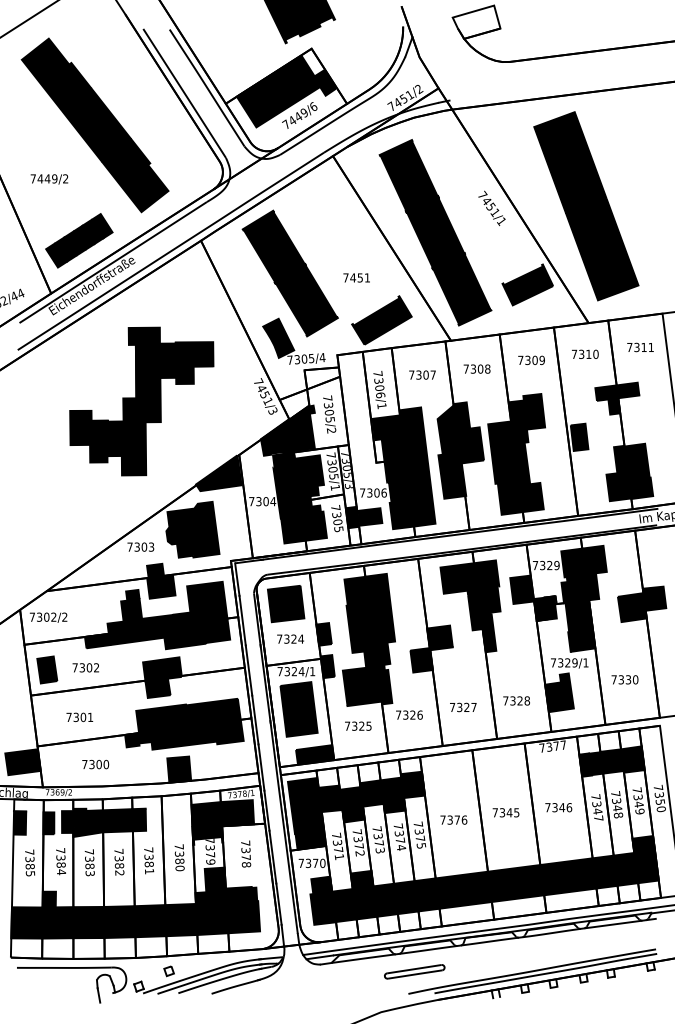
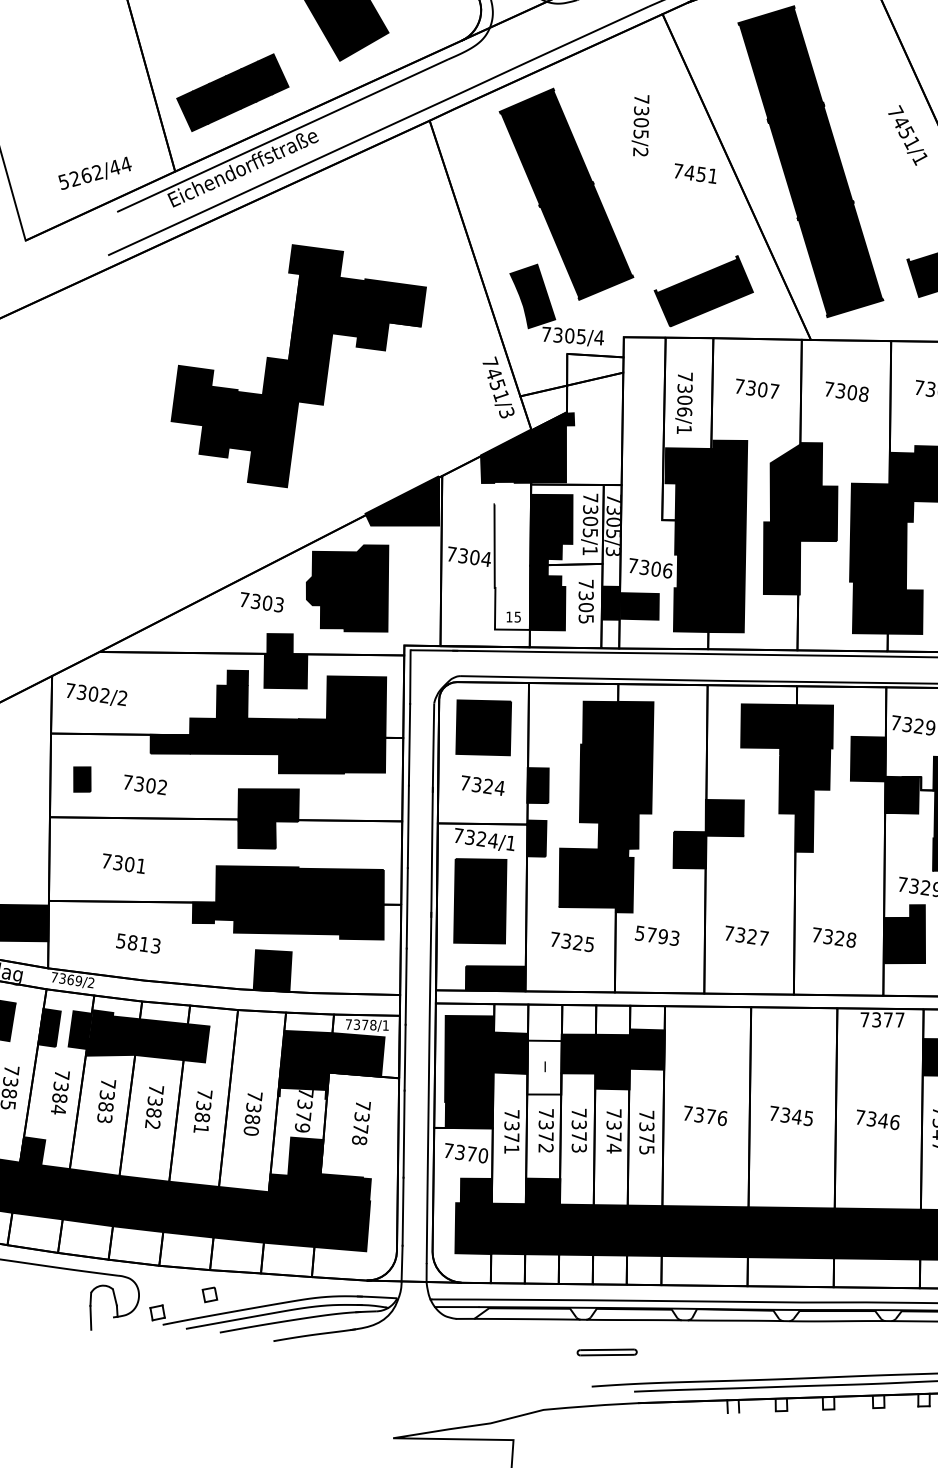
text: (356, 277) -> (695, 172), moved
text: (329, 414) -> (640, 125), moved
fill: (288, 497) -> (512, 556), removed
part: (47, 669) -> (82, 778), size x0.6
text: (409, 714) -> (657, 934), 7326 -> 5793
text: (95, 764) -> (138, 943), 7300 -> 5813
fill: (351, 804) -> (543, 1067), removed
part: (414, 971) -> (606, 1351), size x0.6

